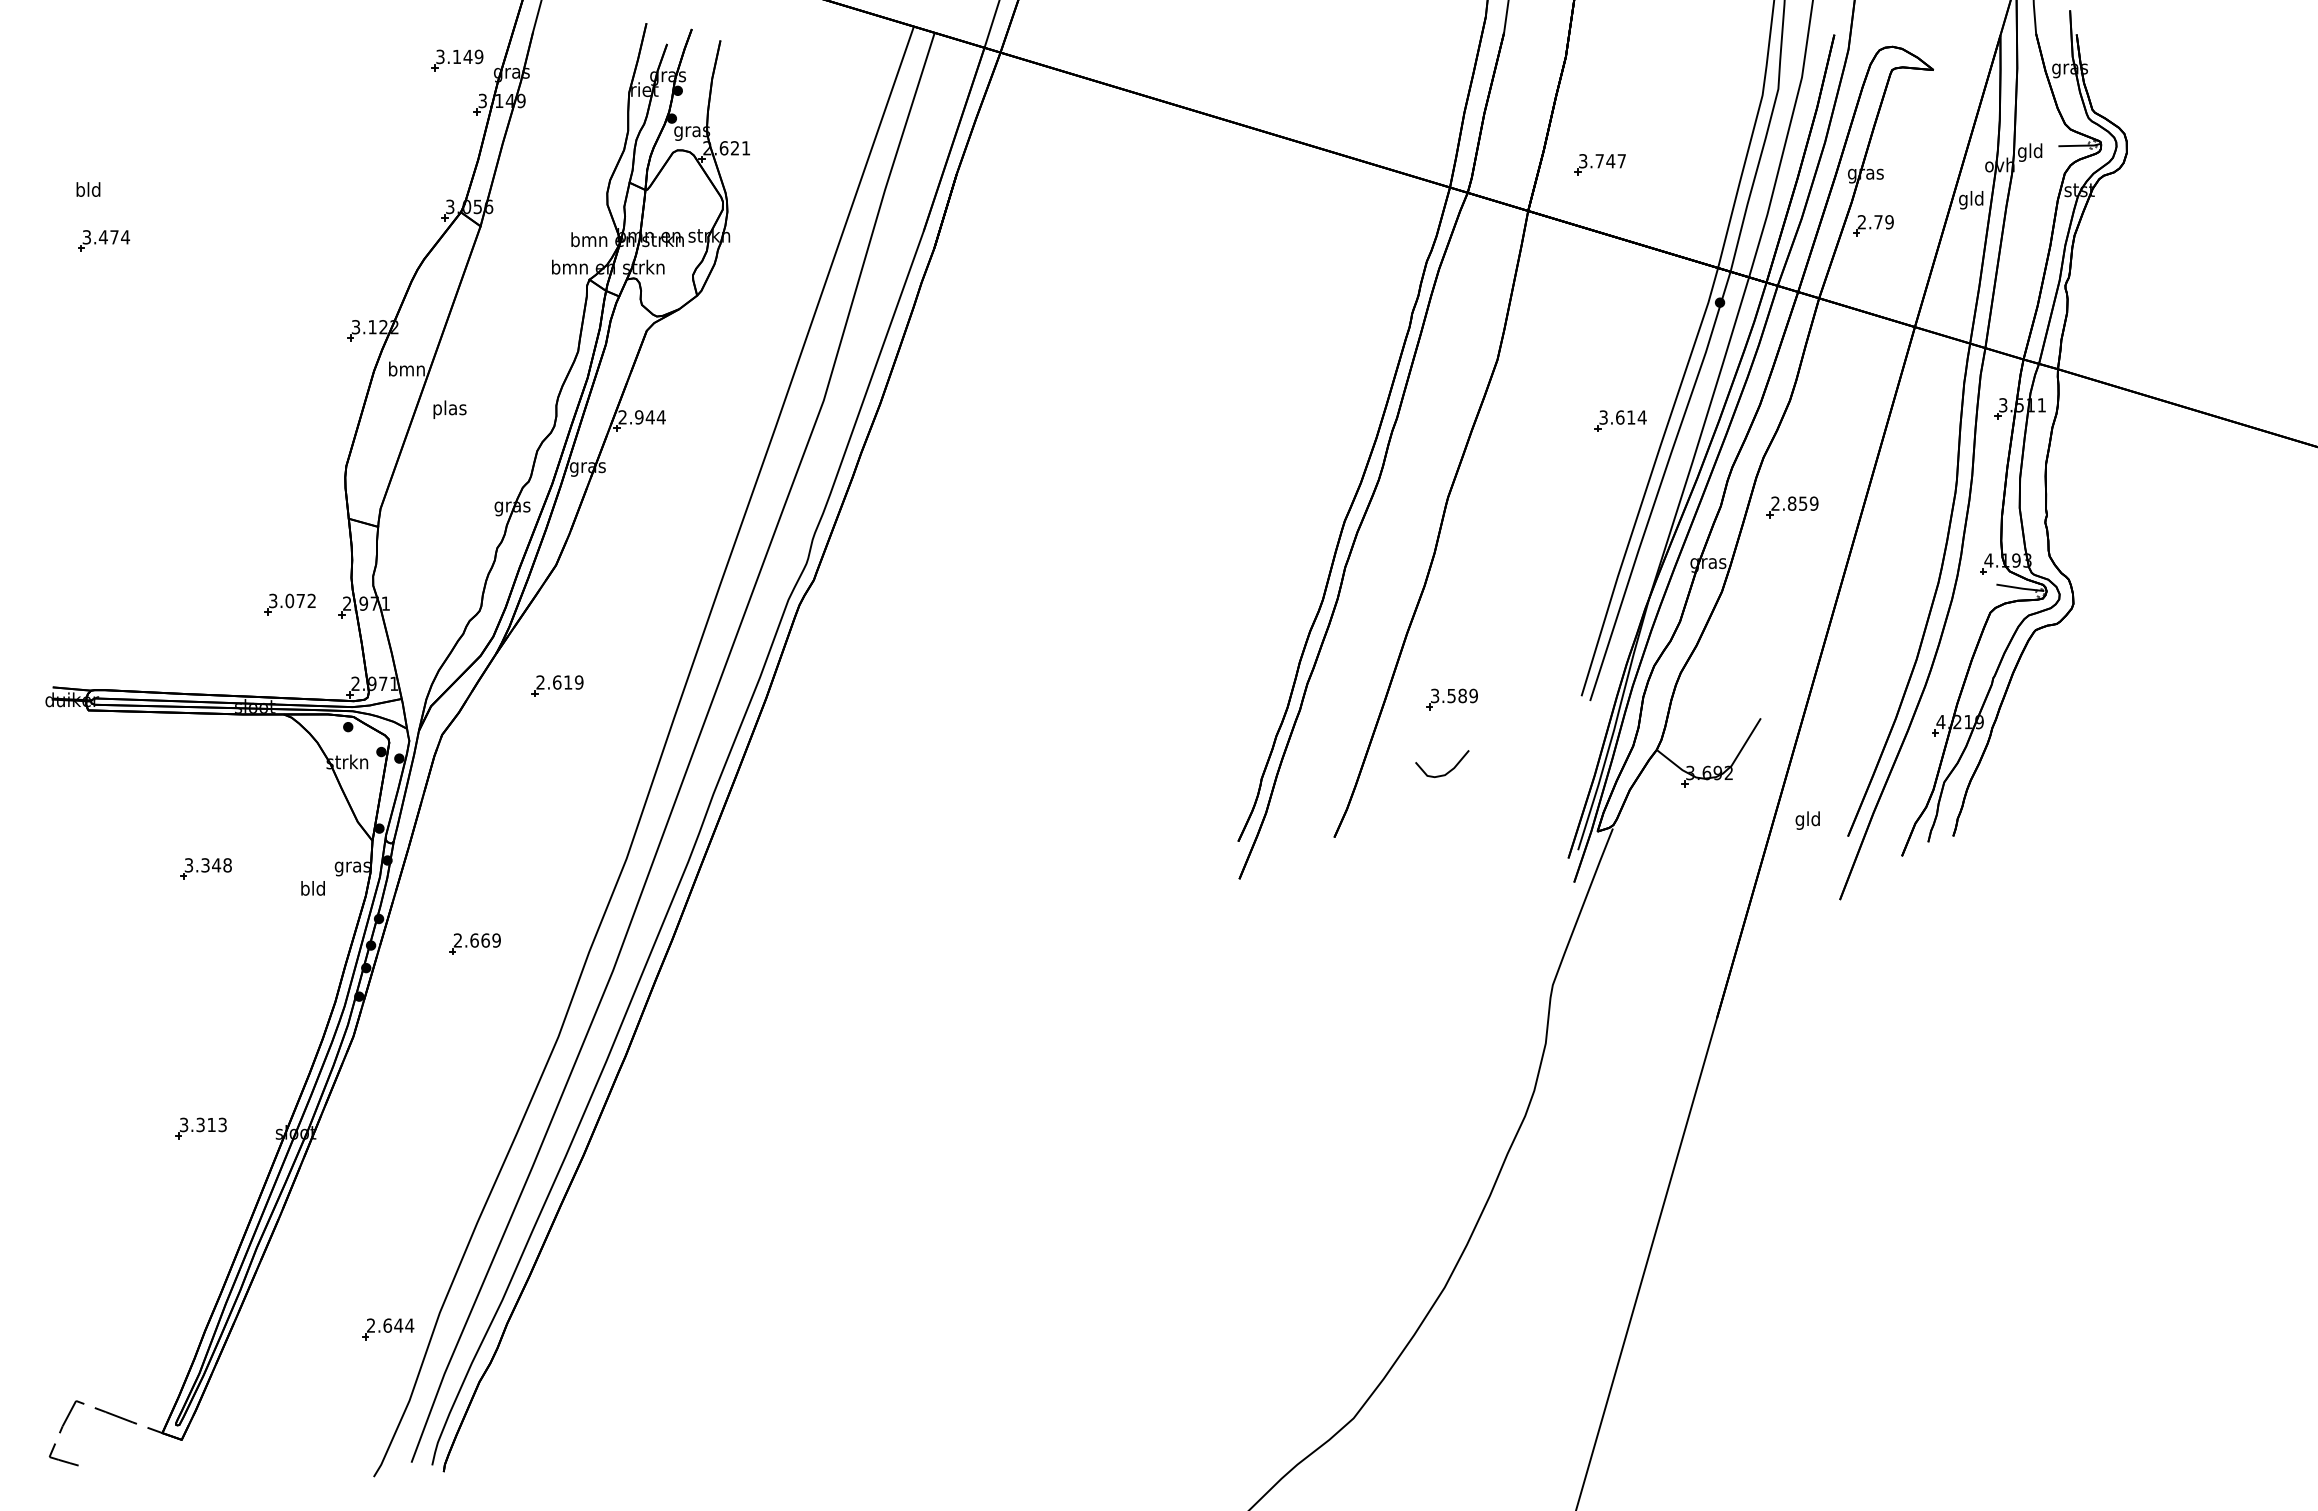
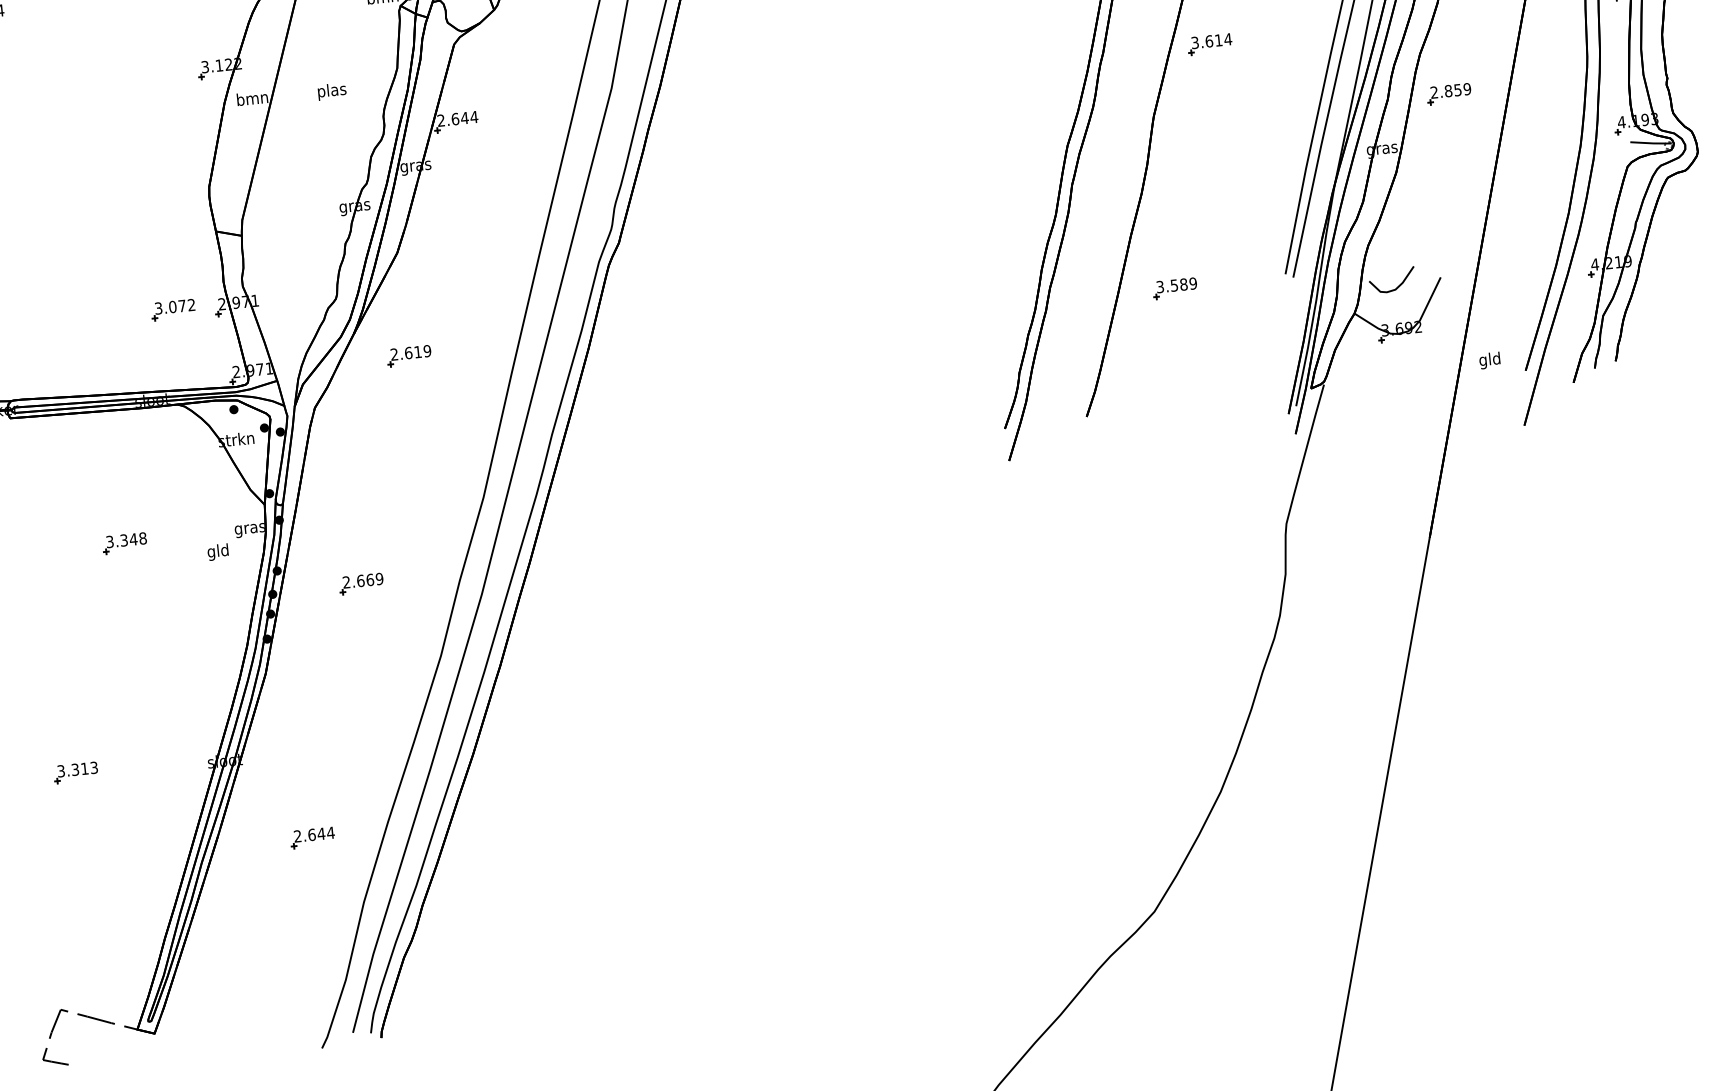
text: (449, 409) -> (331, 91), moved
text: (639, 417) -> (455, 119), 2.944 -> 2.644
part: (1620, 420) -> (1209, 43), moved
curve: (1446, 772) -> (1396, 287), moved
text: (304, 890) -> (210, 553), bld -> gld
part: (200, 1128) -> (75, 772), moved
part: (388, 1329) -> (313, 838), moved

